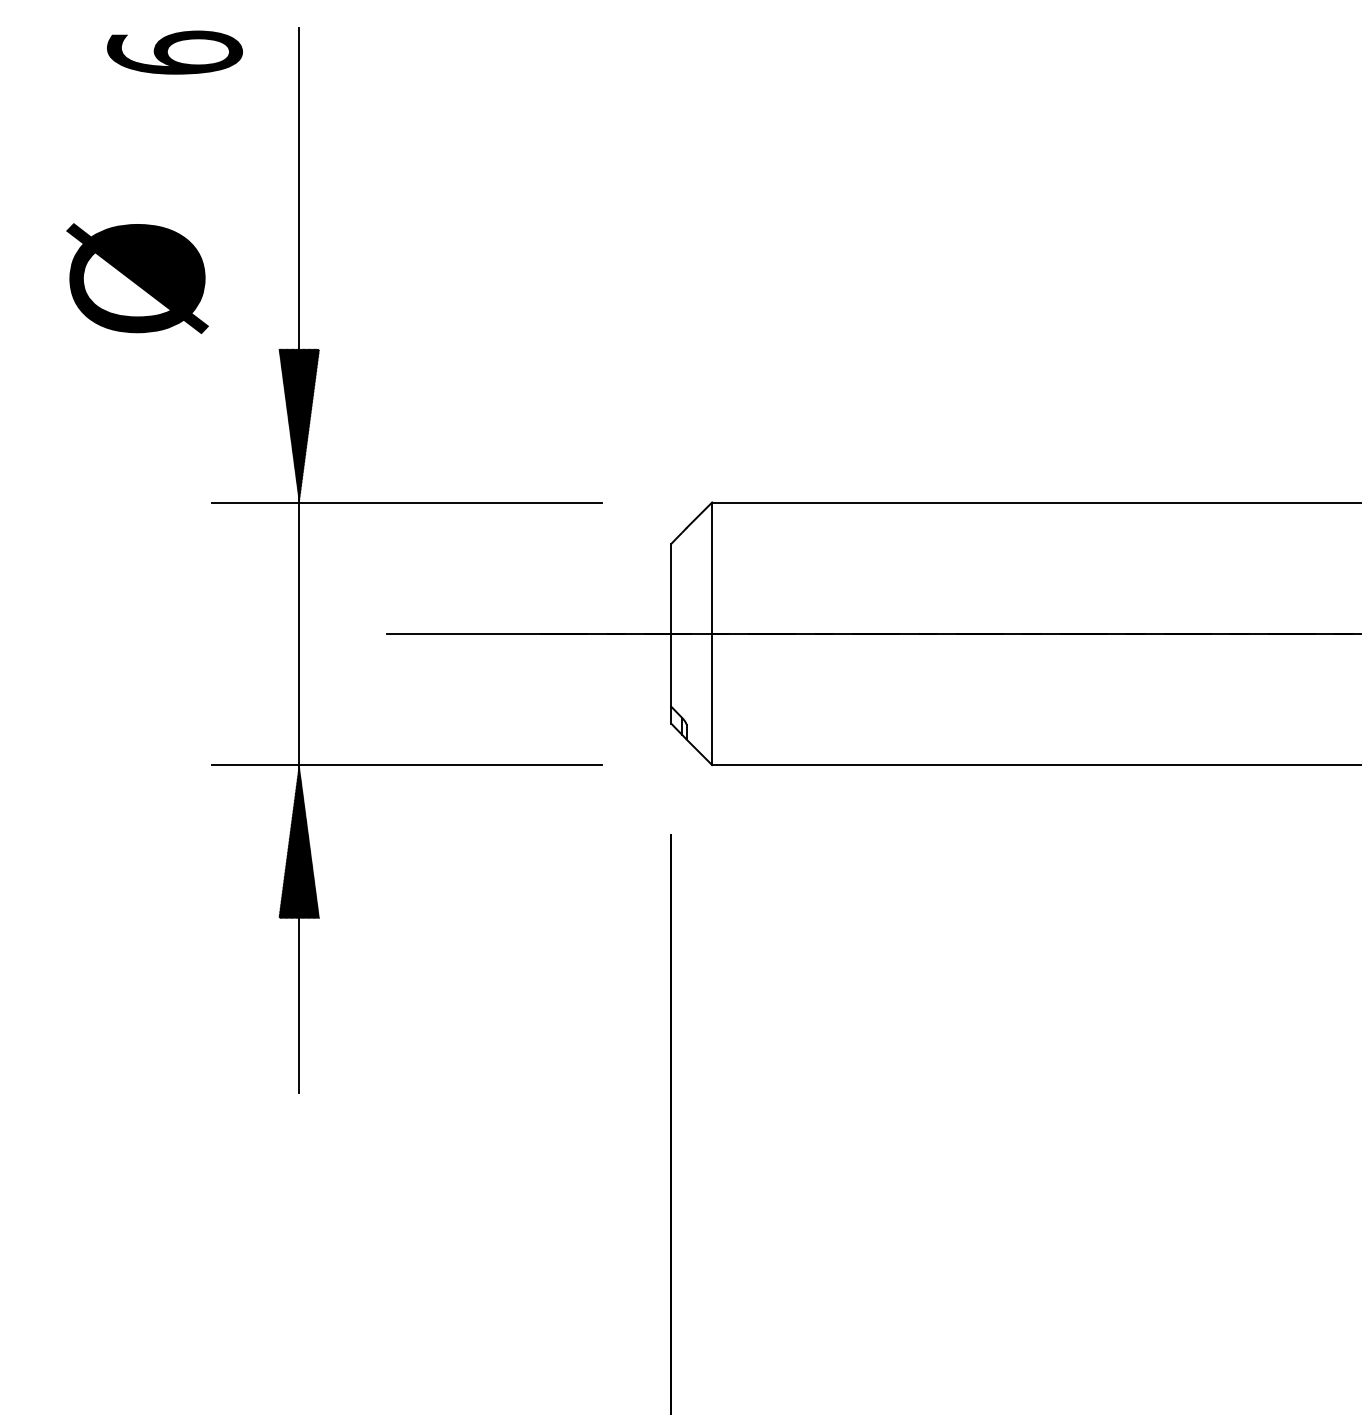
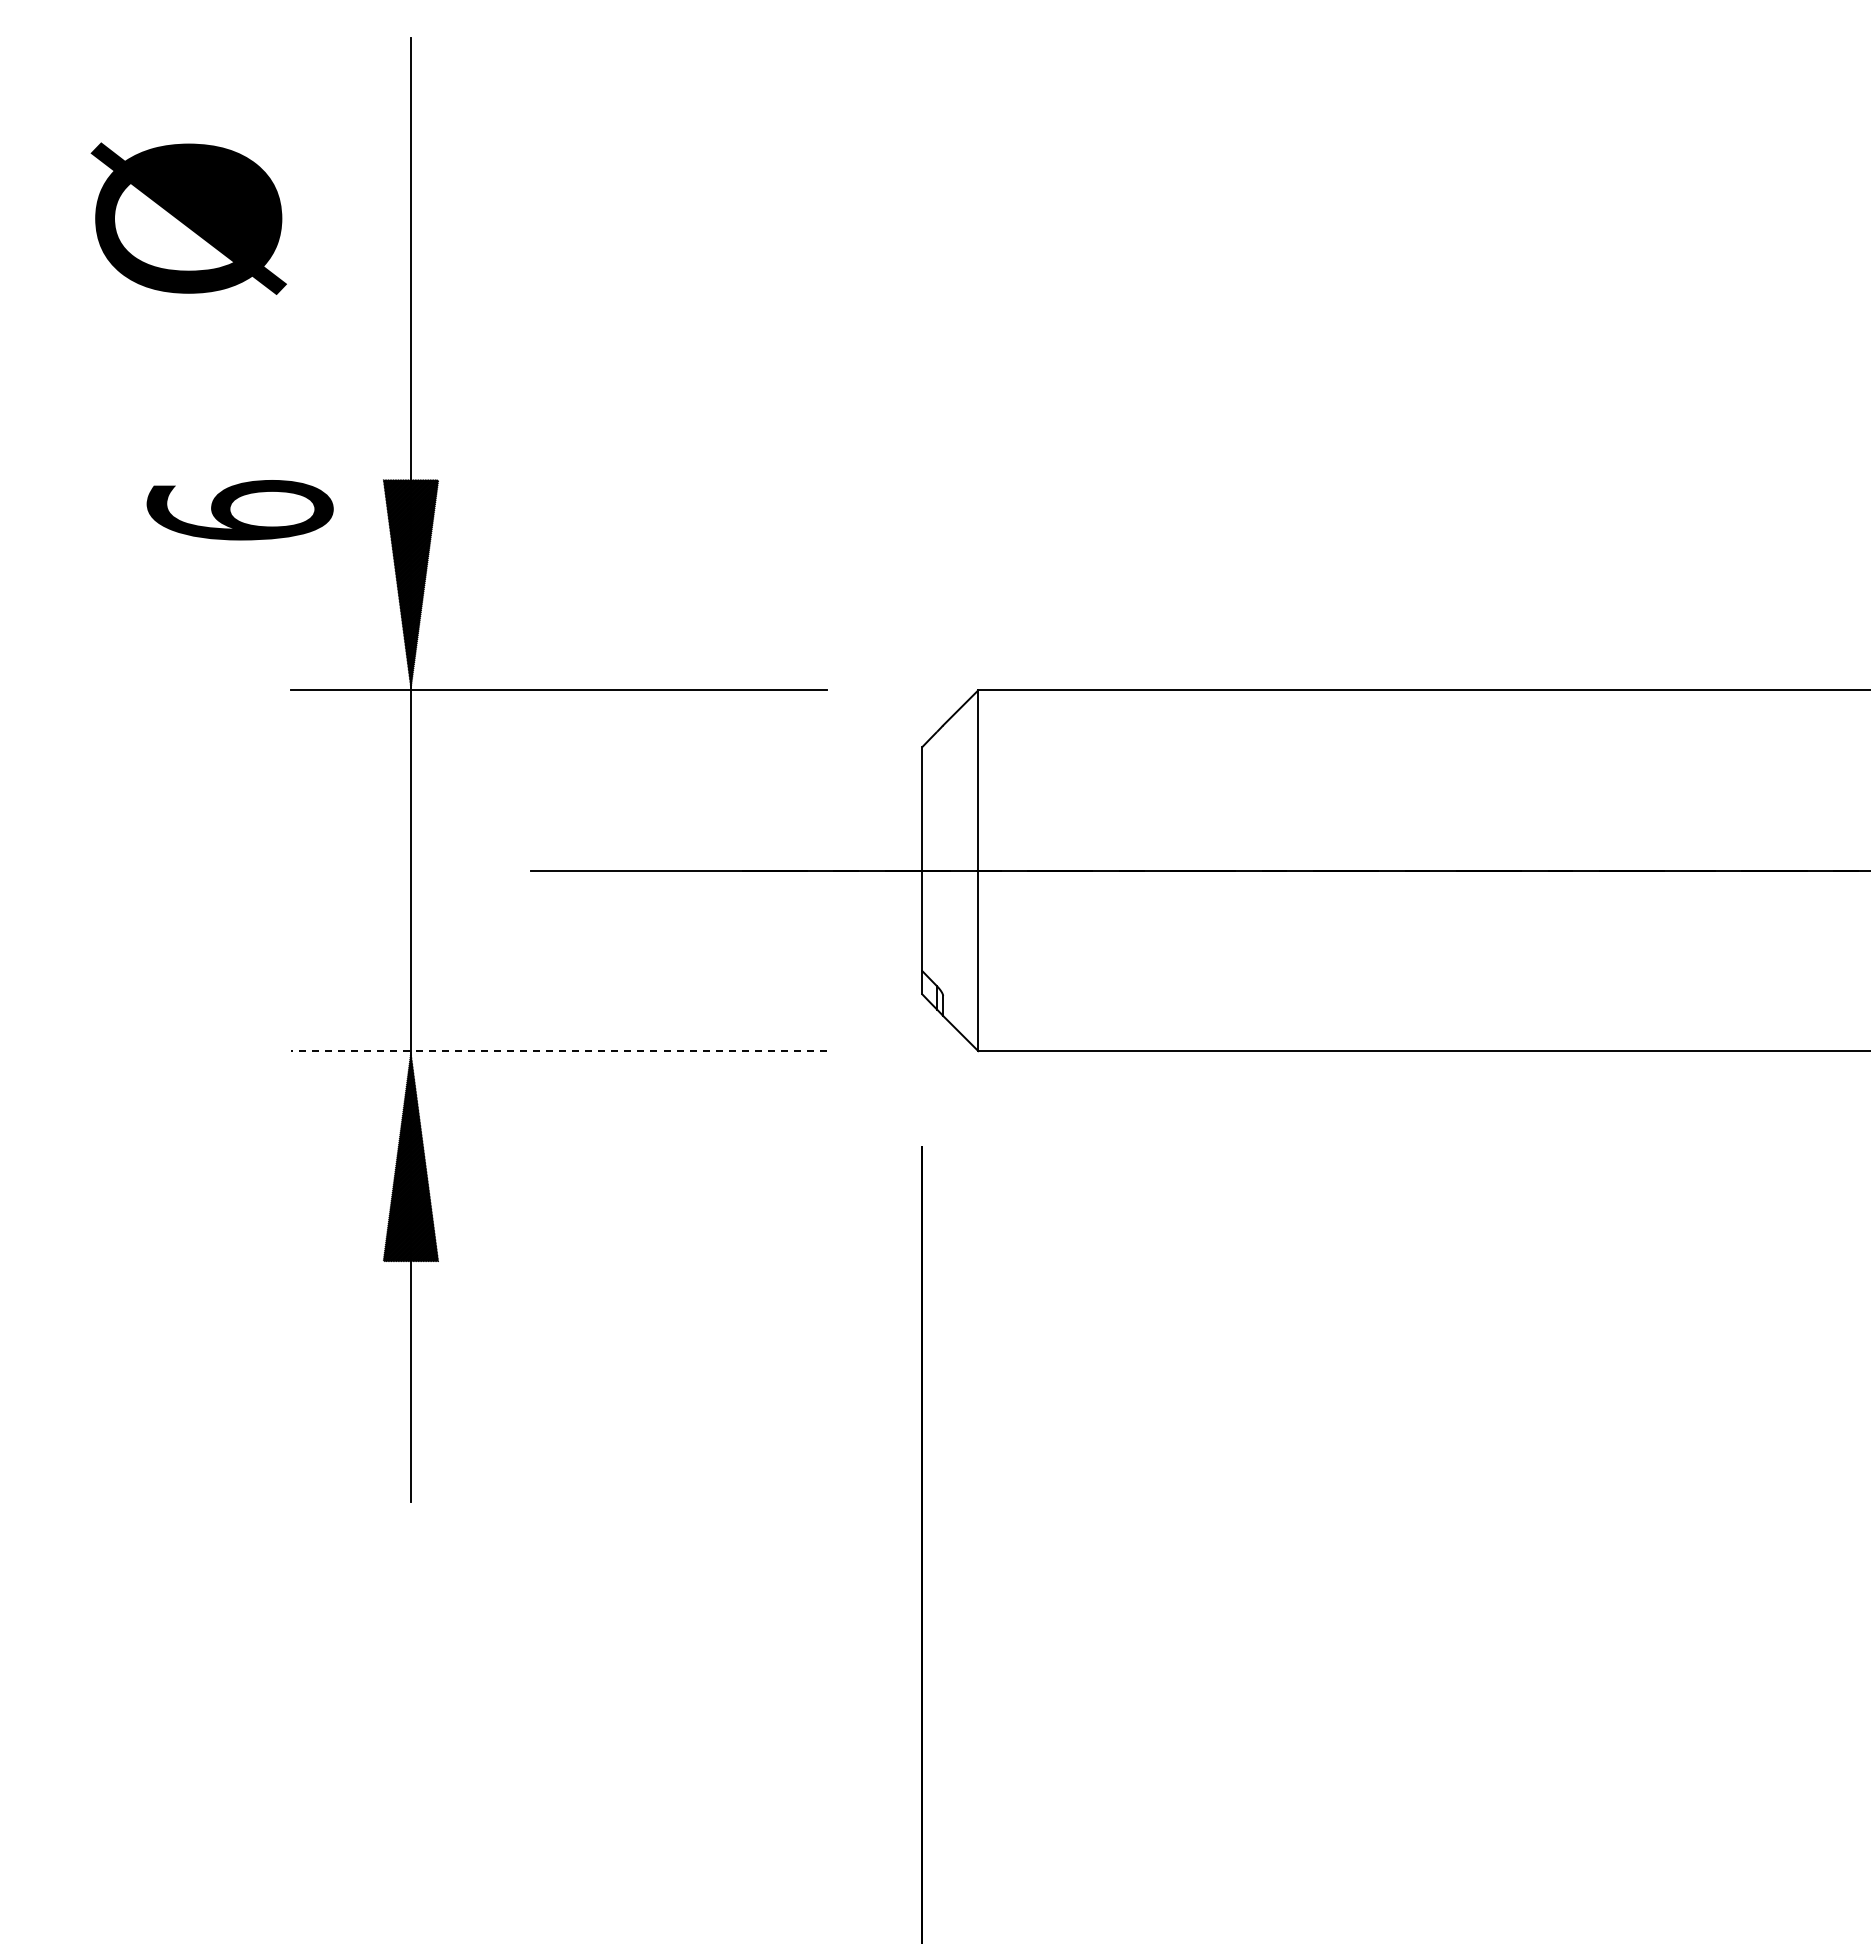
text: (174, 52) -> (239, 510), moved
text: (137, 278) -> (188, 218), moved
line: (406, 765) -> (558, 1051), solid -> dashed

